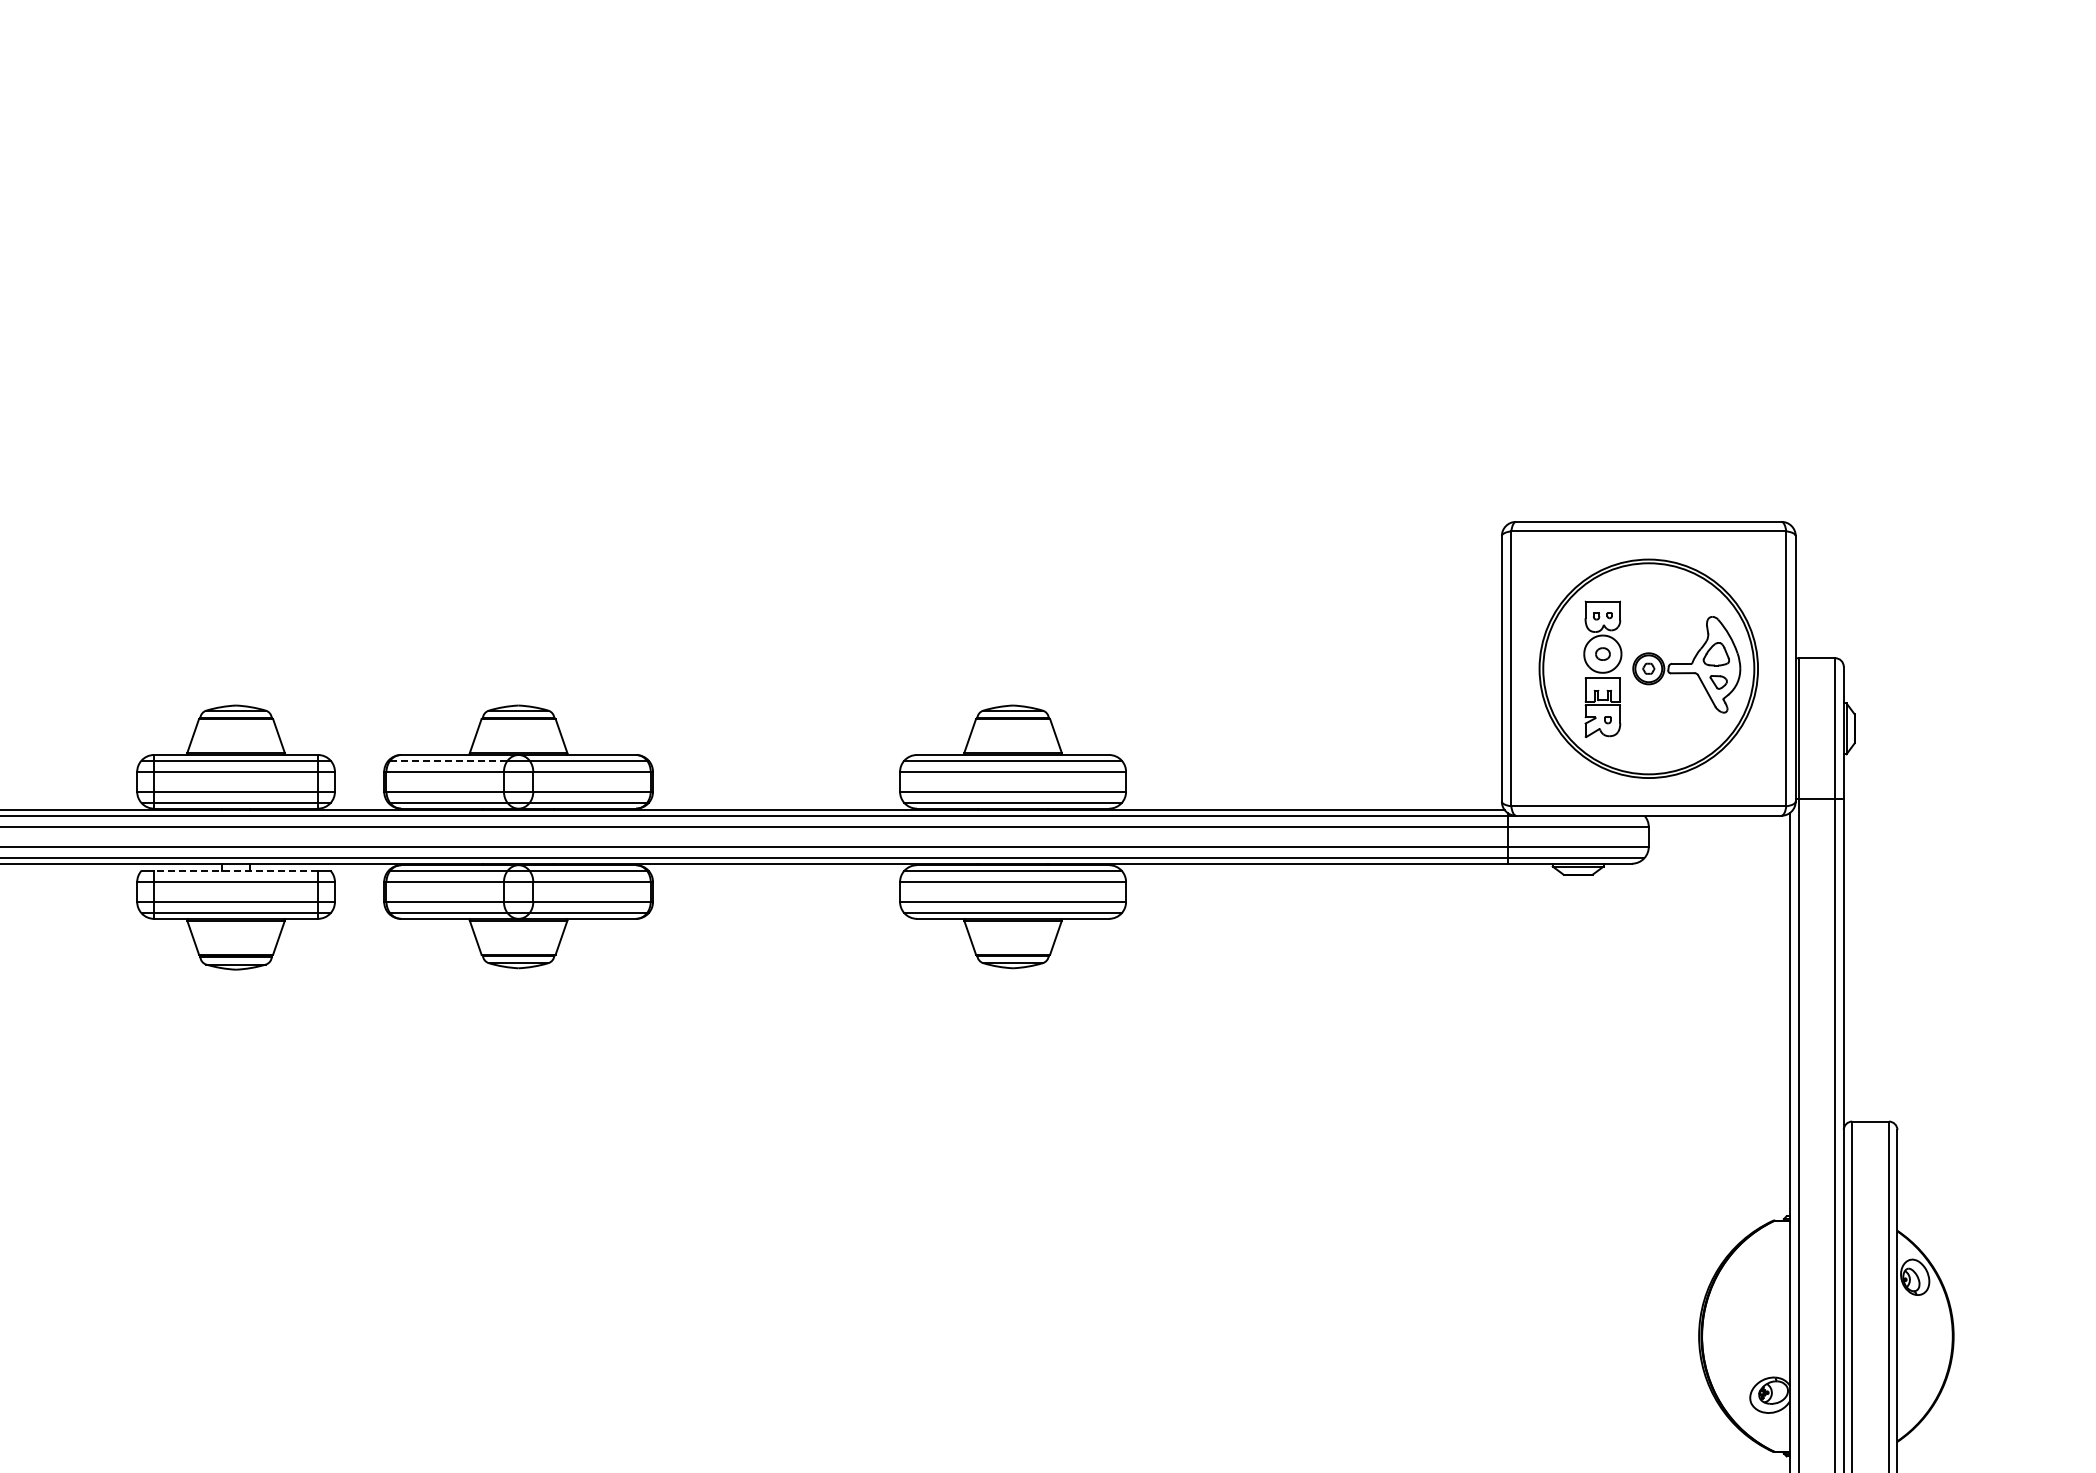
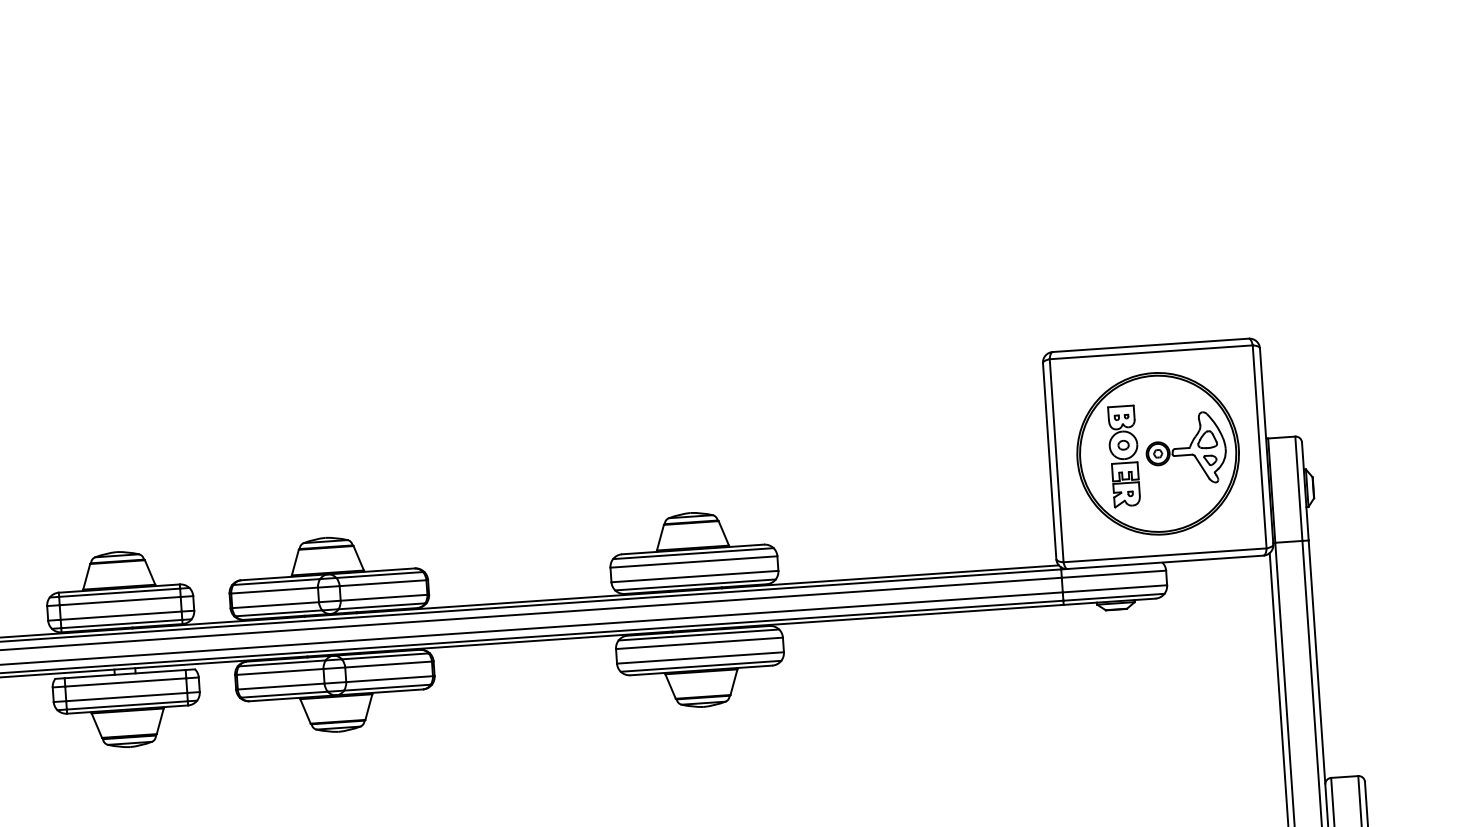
line: (448, 760) -> (276, 581), dashed -> solid
line: (236, 870) -> (125, 673), dashed -> solid

